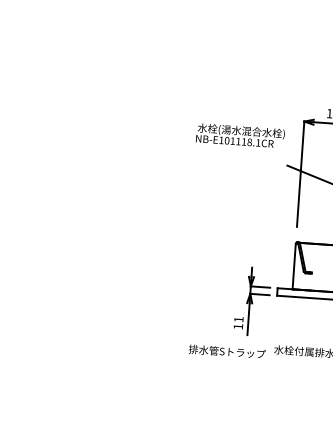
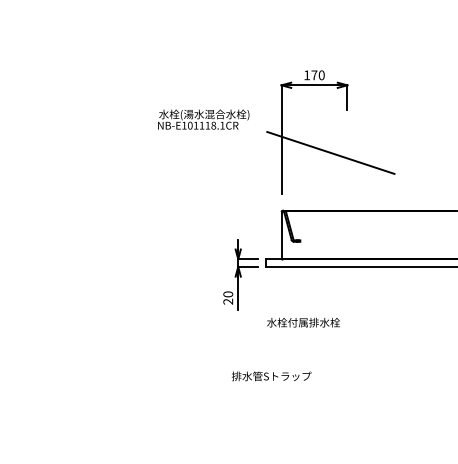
text: (240, 135) -> (203, 119), moved
text: (238, 322) -> (228, 297), 11 -> 20
text: (227, 351) -> (271, 376), moved

